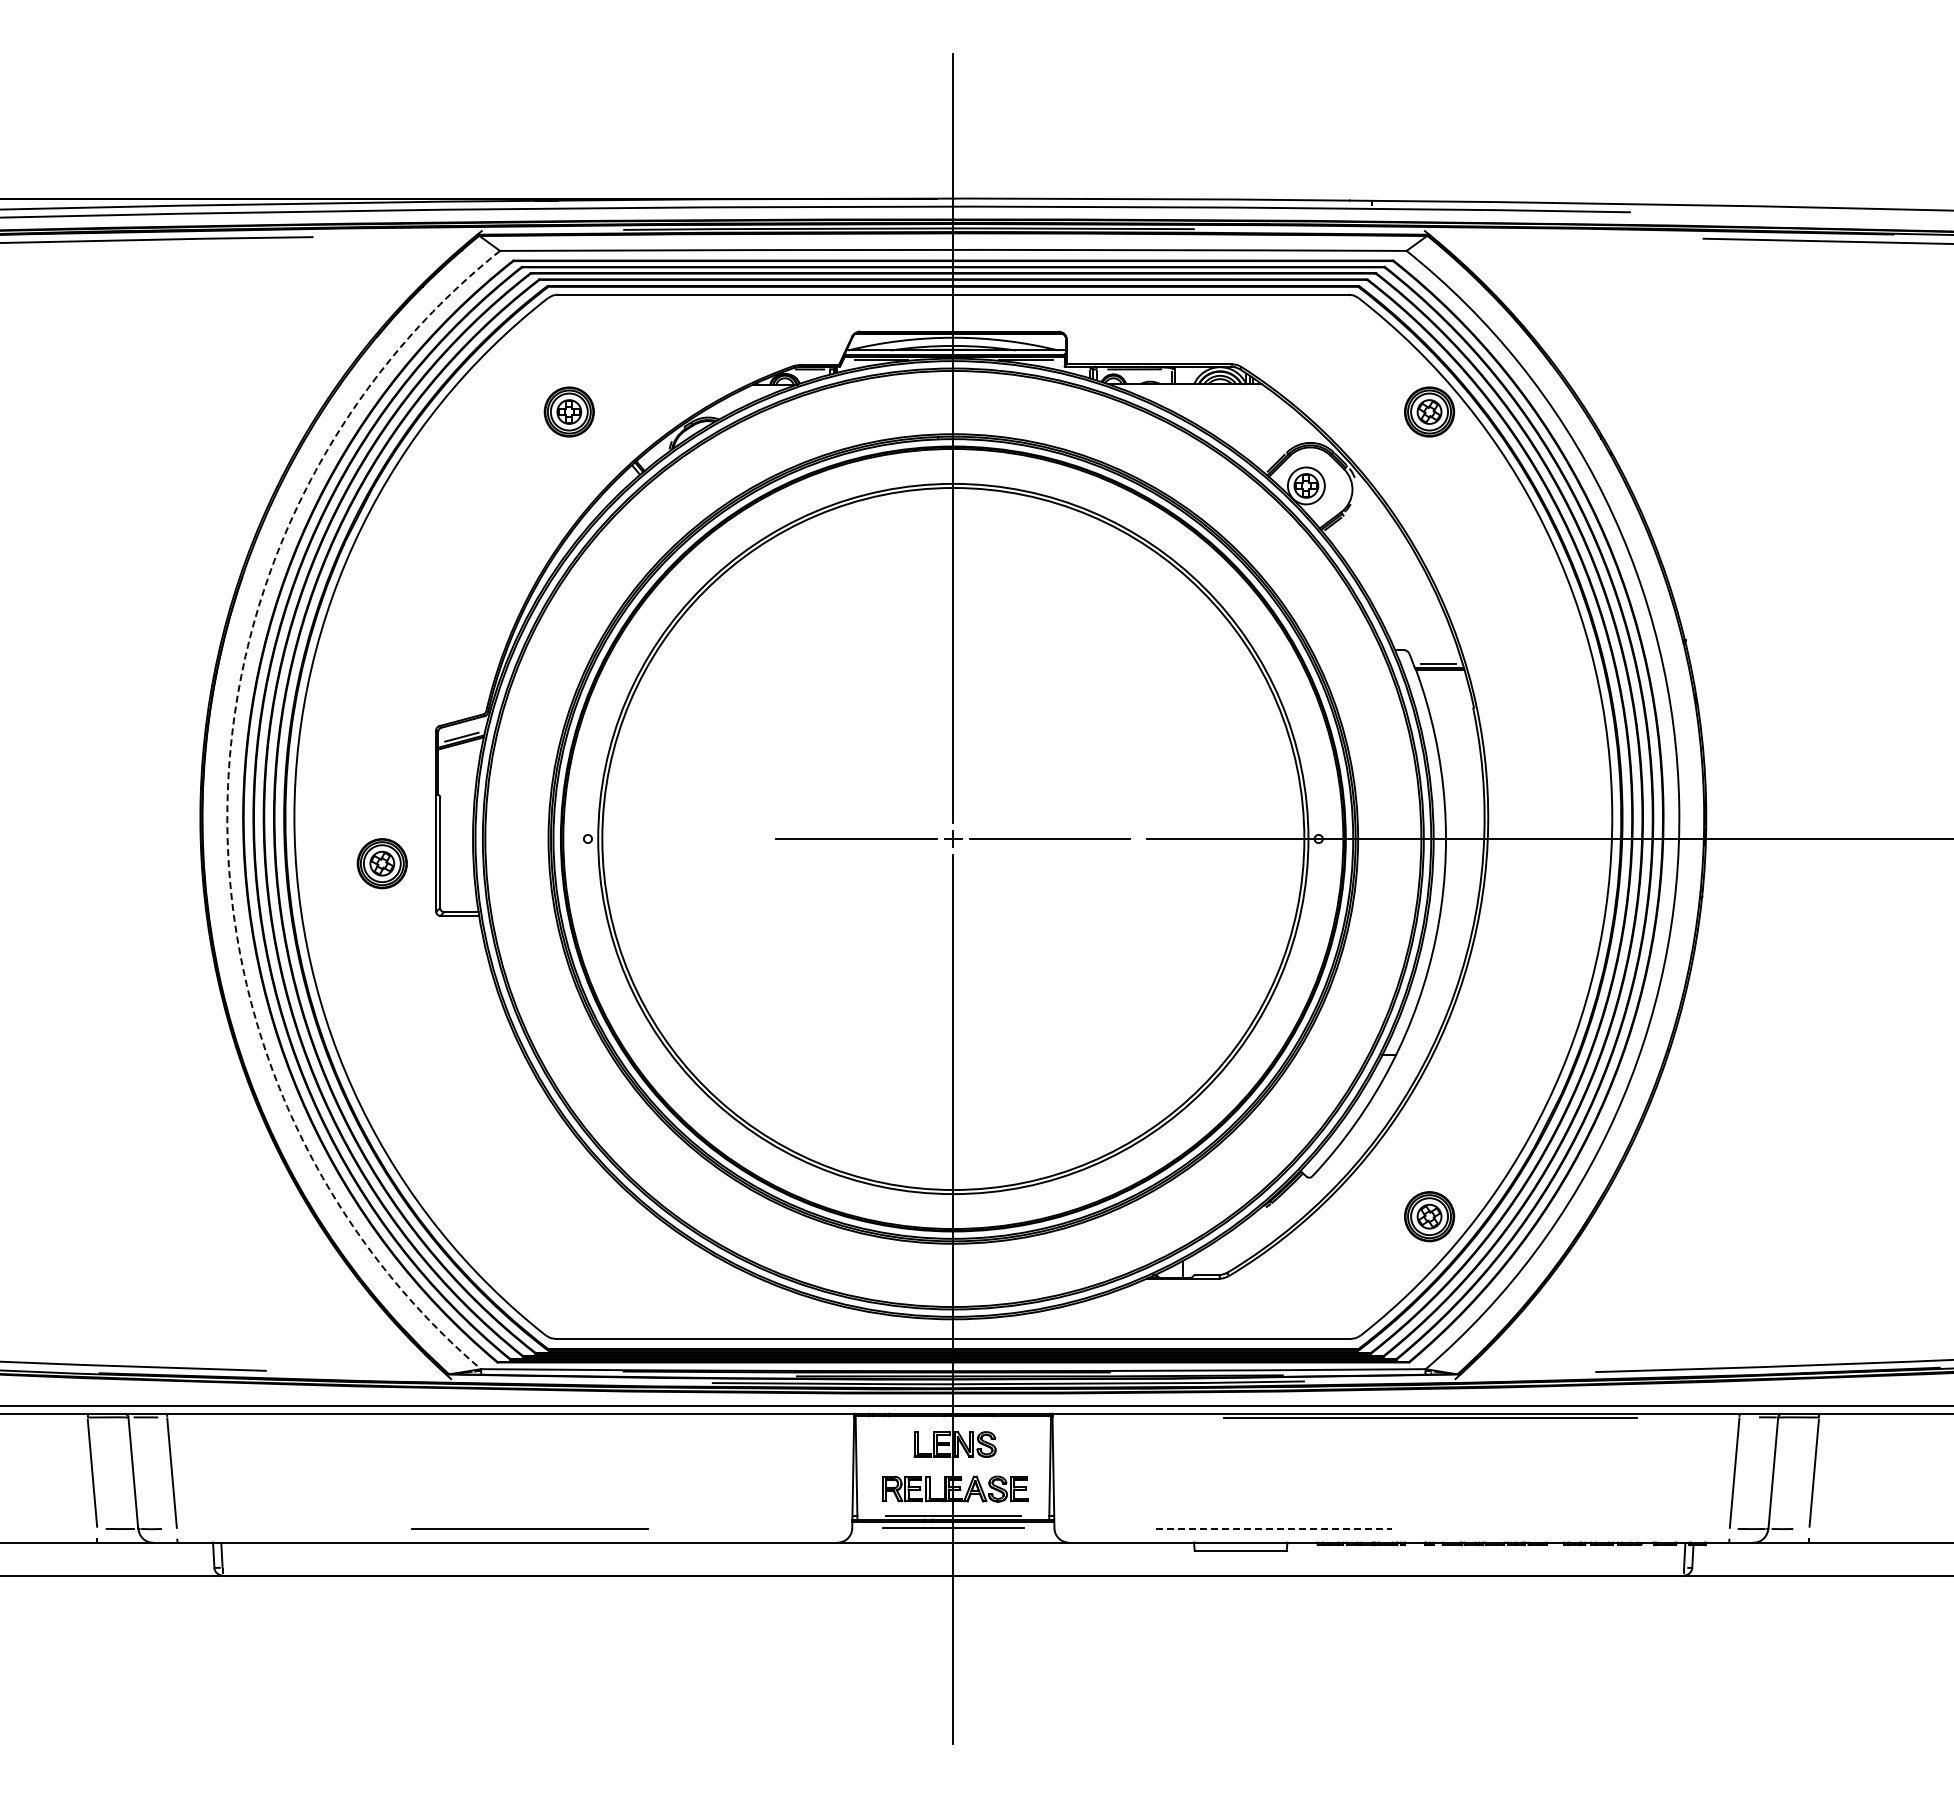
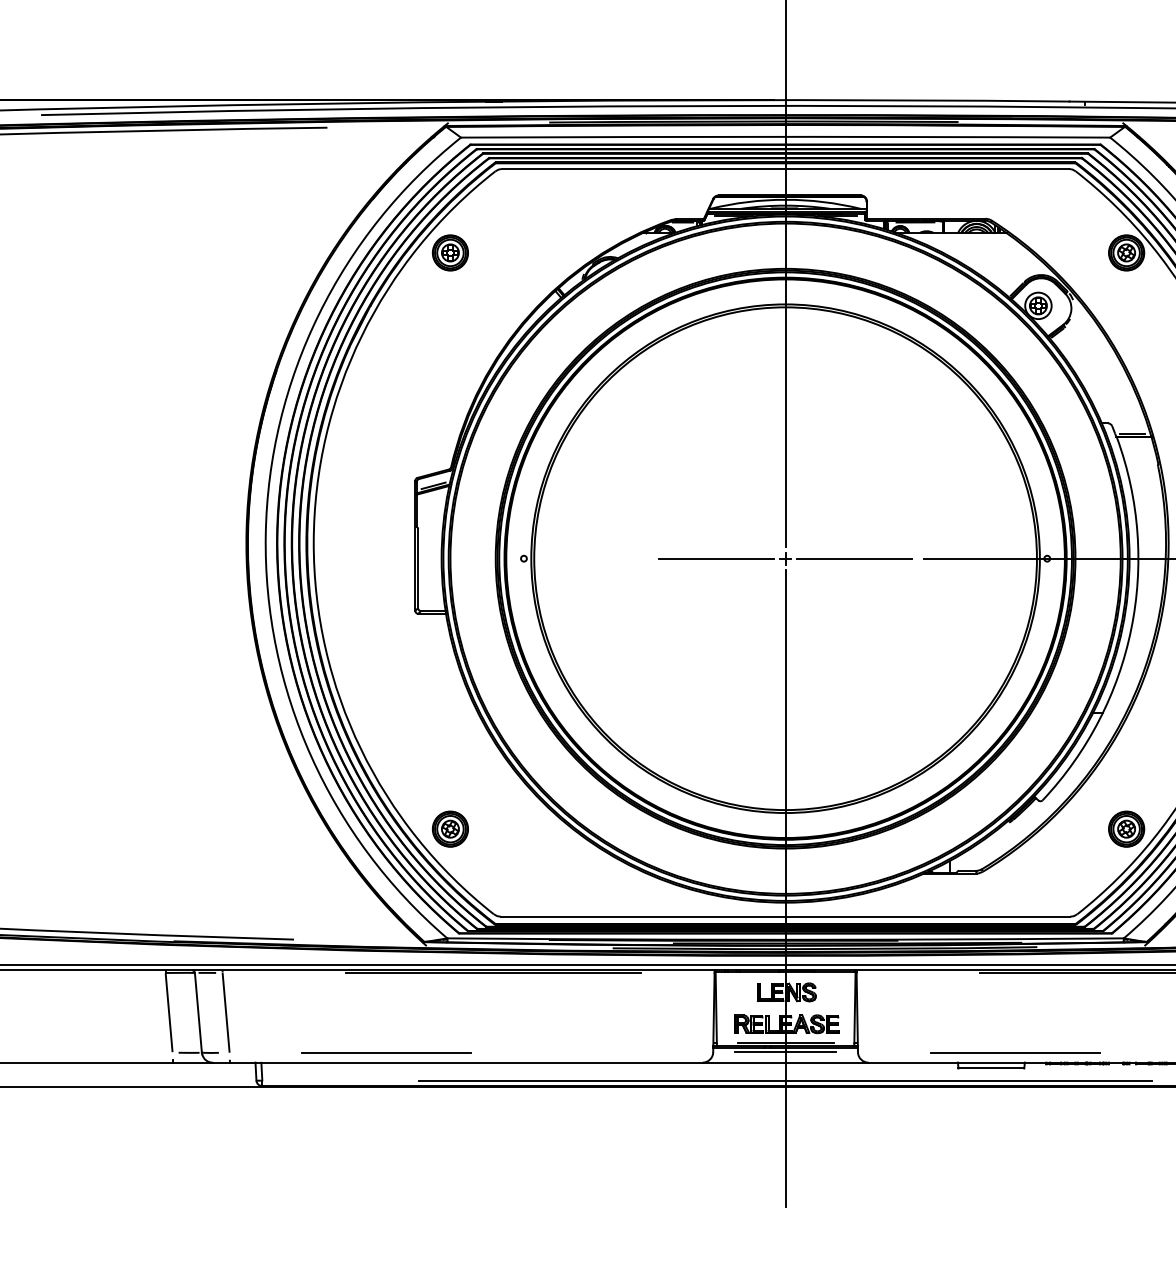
part: (568, 411) -> (449, 252), moved
arc: (227, 805) -> (265, 534), dashed -> solid
part: (381, 863) -> (449, 829), moved
line: (544, 1417) -> (492, 972), added
line: (529, 1528) -> (386, 1052), moved
line: (1274, 1528) -> (1015, 1052), dashed -> solid
line: (952, 1567) -> (784, 1080), added

